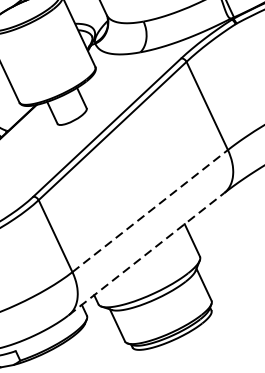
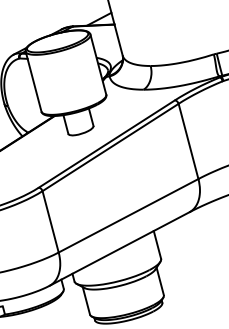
line: (150, 210) -> (128, 215), dashed -> solid
line: (146, 254) -> (119, 249), dashed -> solid

